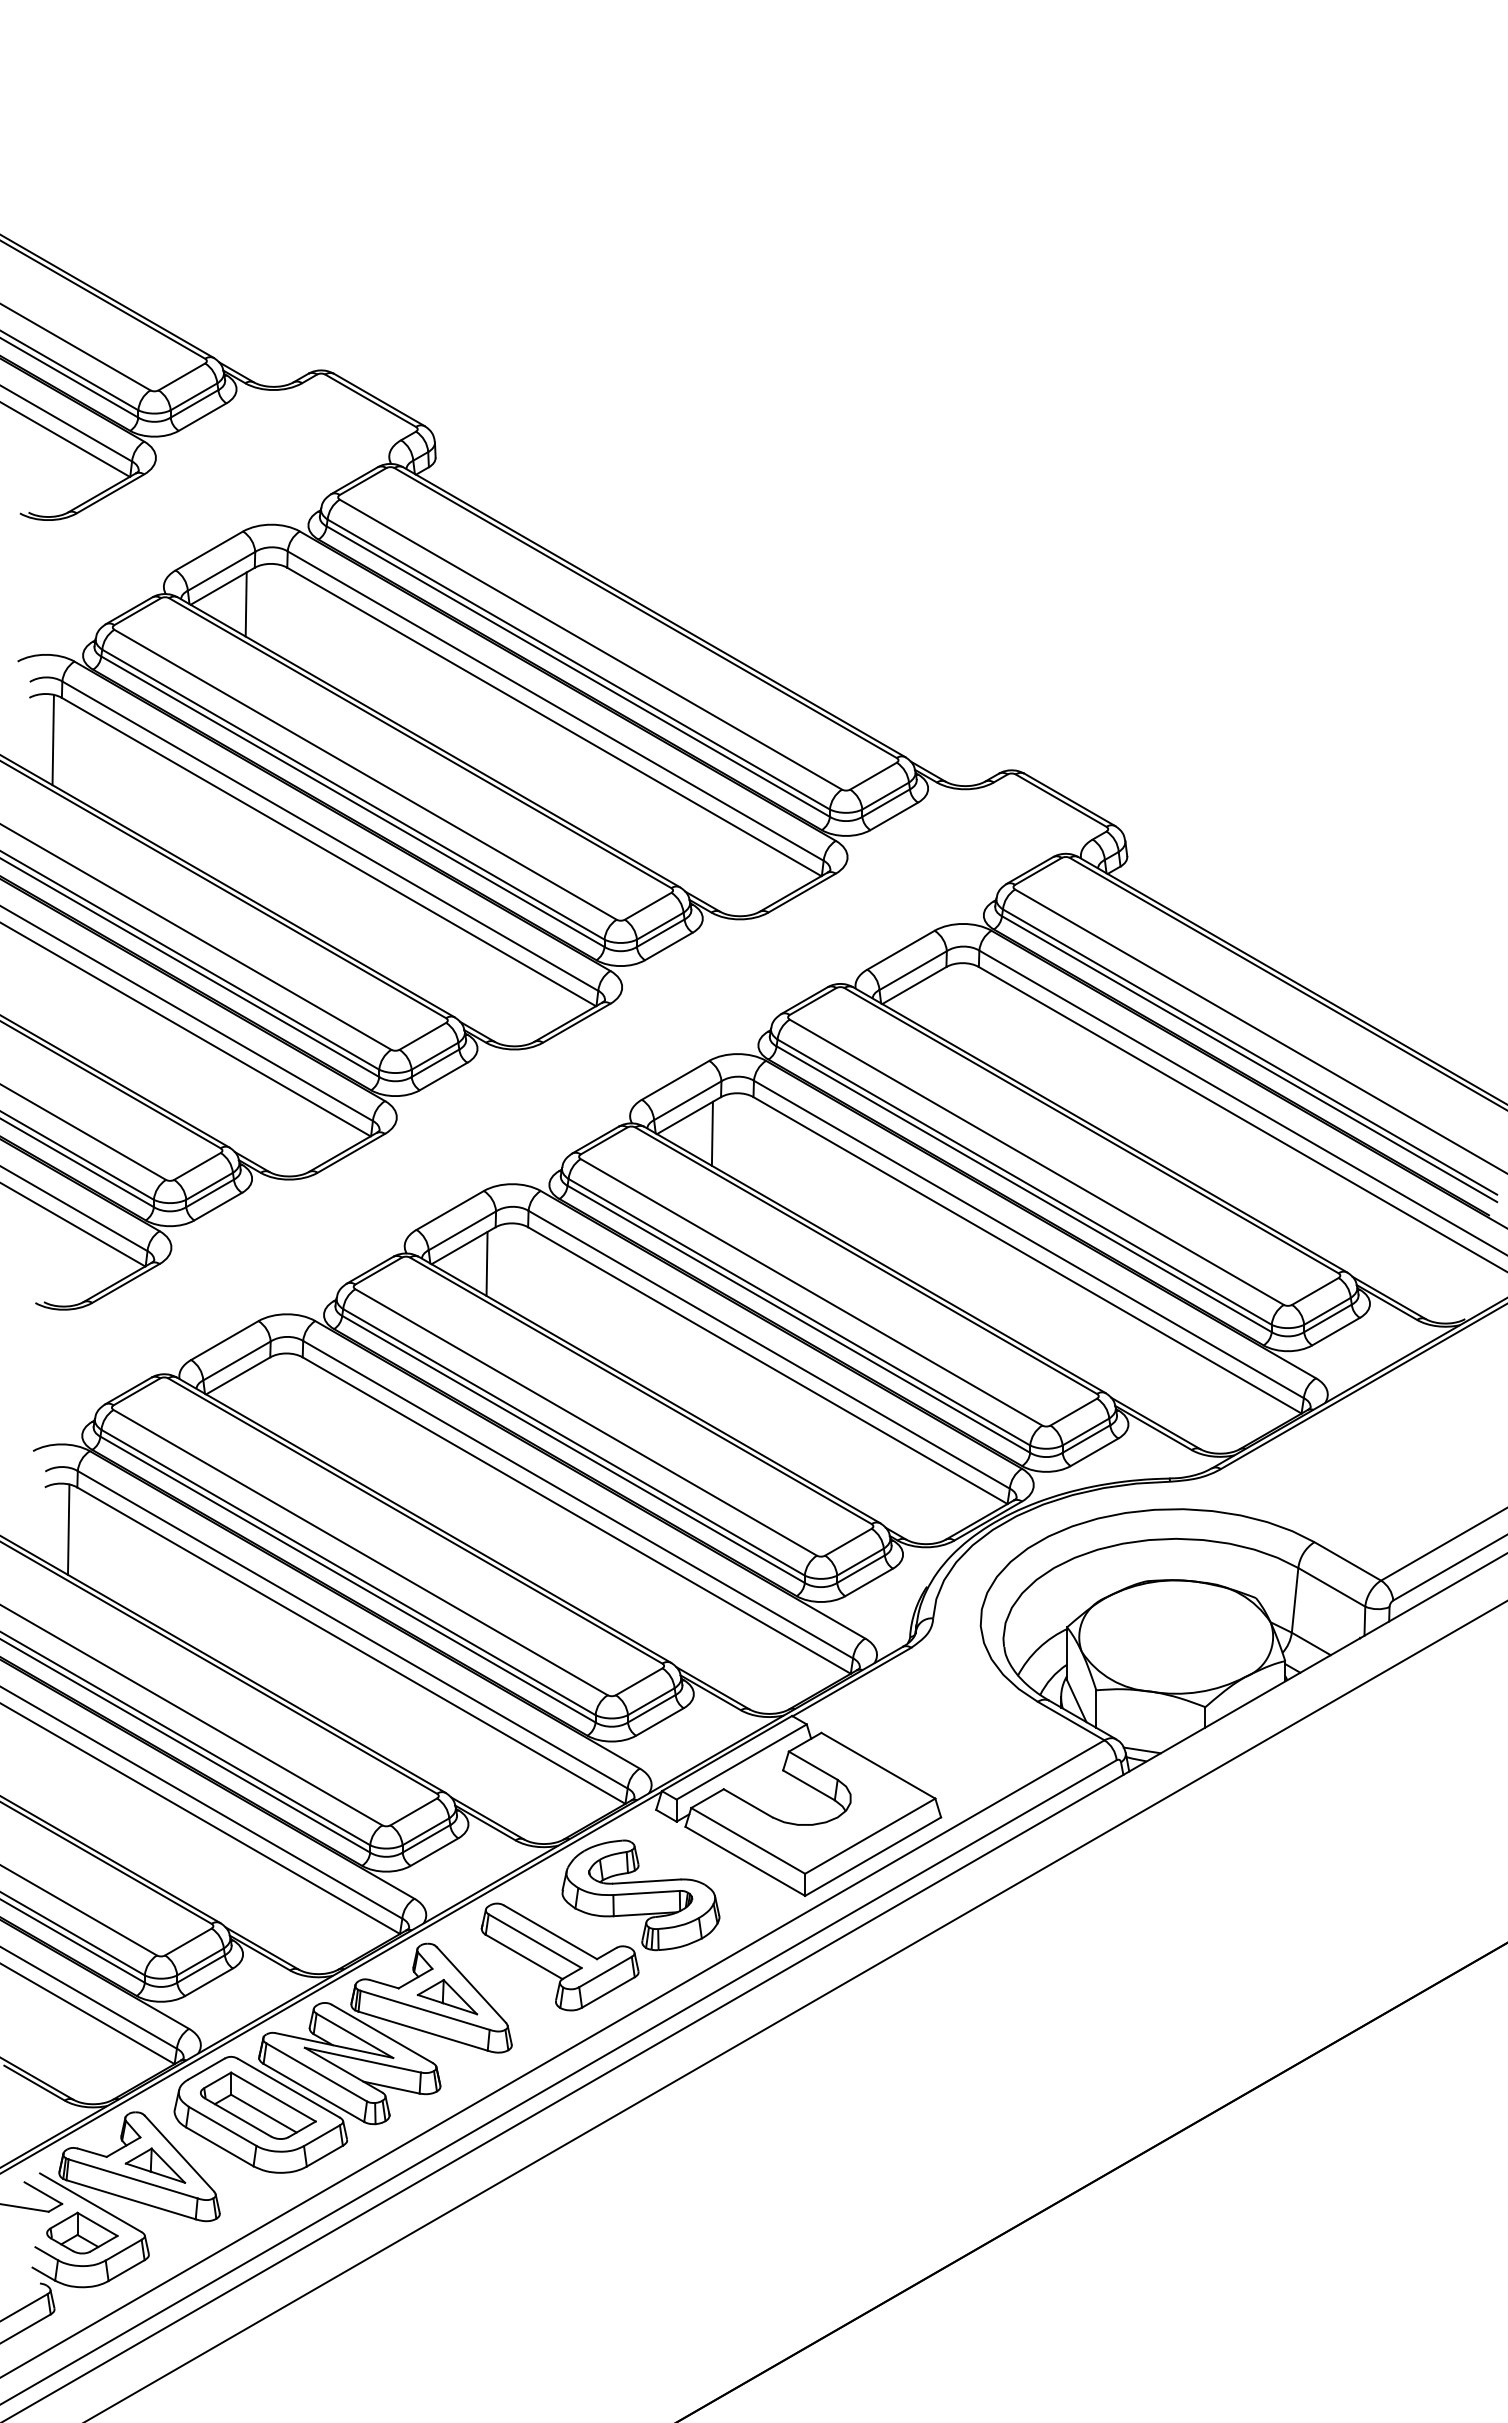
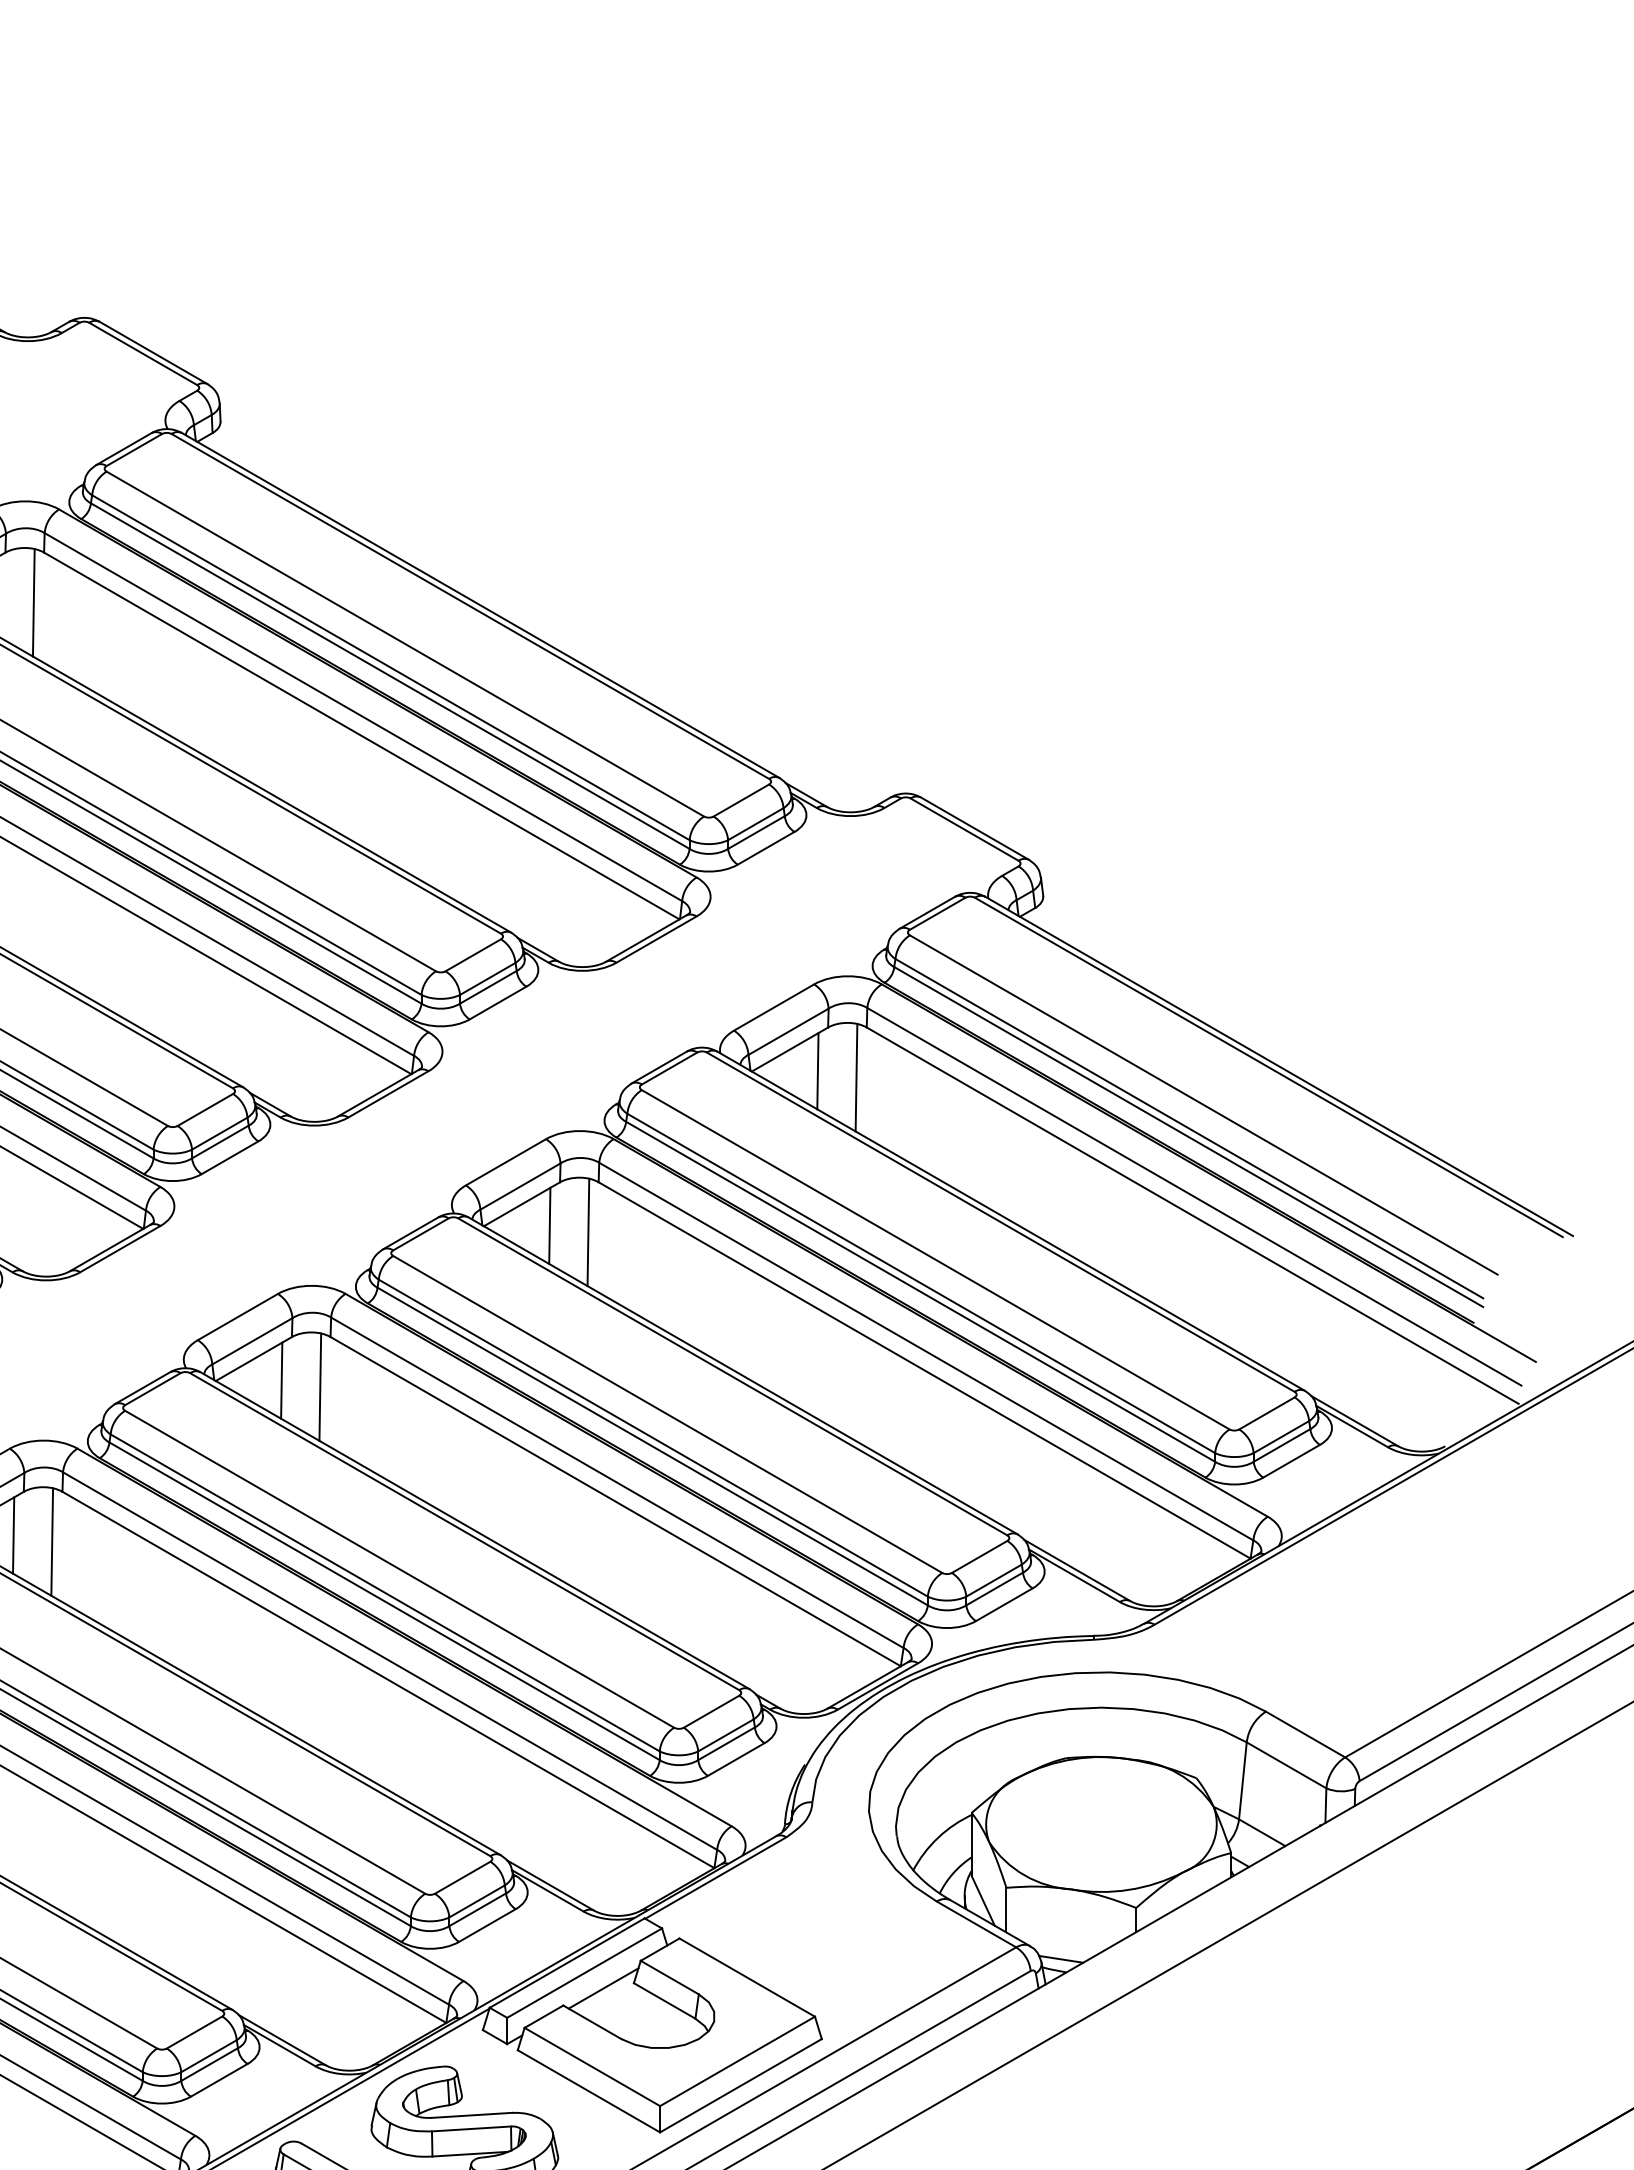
line: (278, 609) -> (33, 602), added
line: (937, 1003) -> (817, 1070), added
line: (969, 1009) -> (855, 1078), added
line: (744, 1139) -> (587, 1232), added
line: (519, 1269) -> (320, 1387), added
line: (261, 1394) -> (13, 1535), added
line: (293, 1399) -> (51, 1541), added
line: (757, 1774) -> (603, 1987), added

